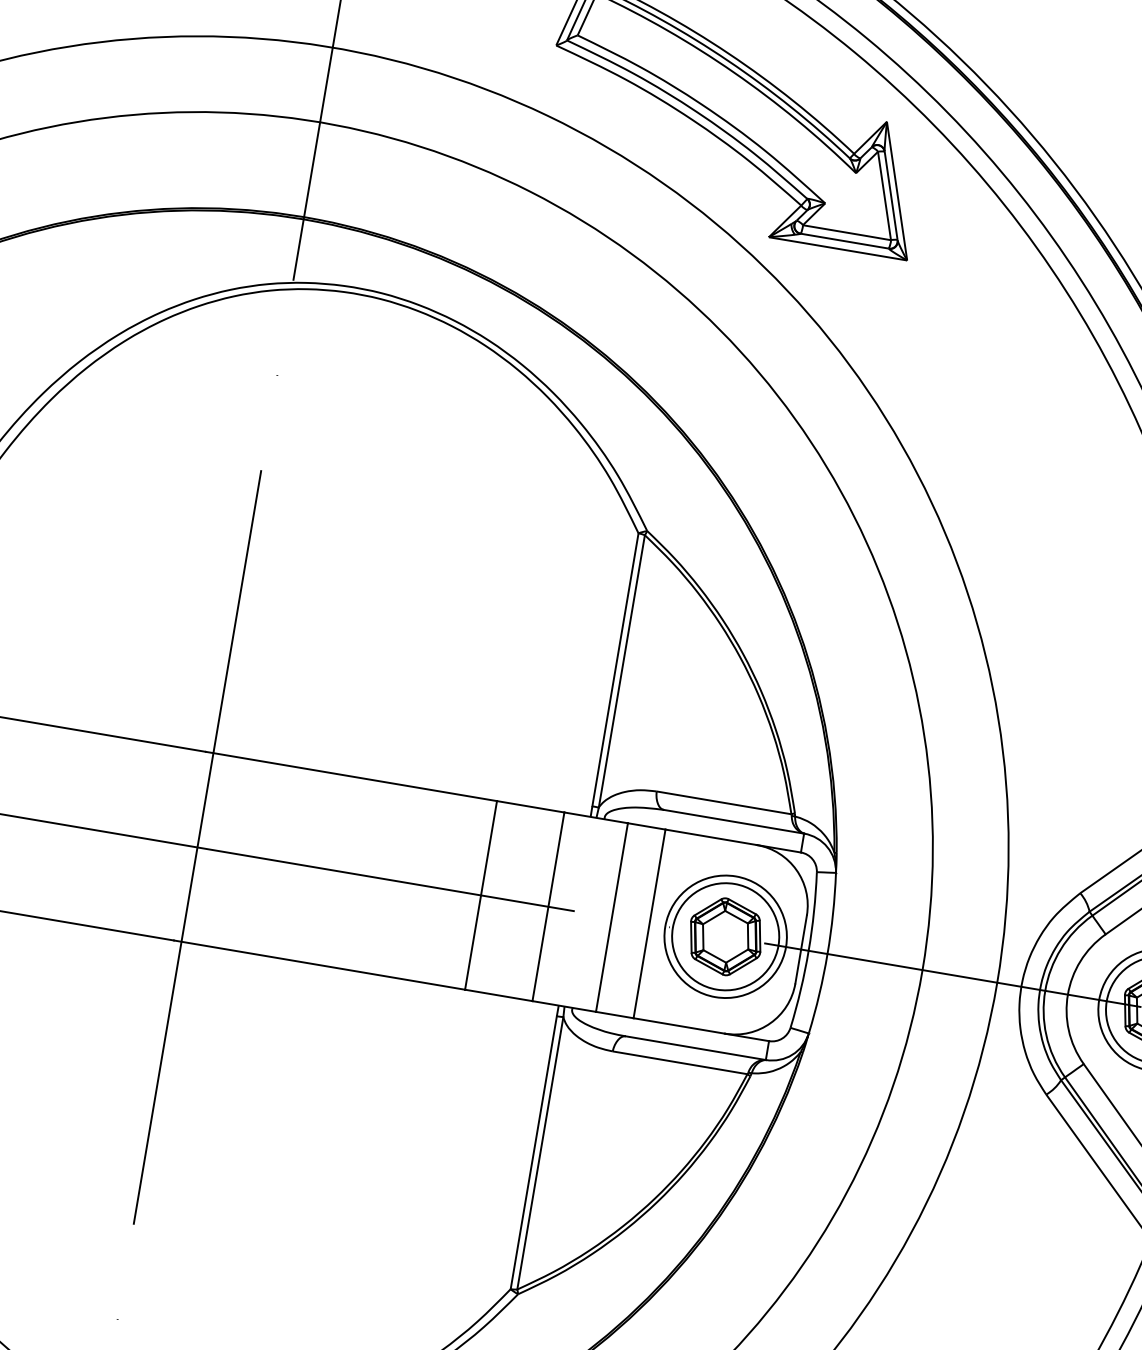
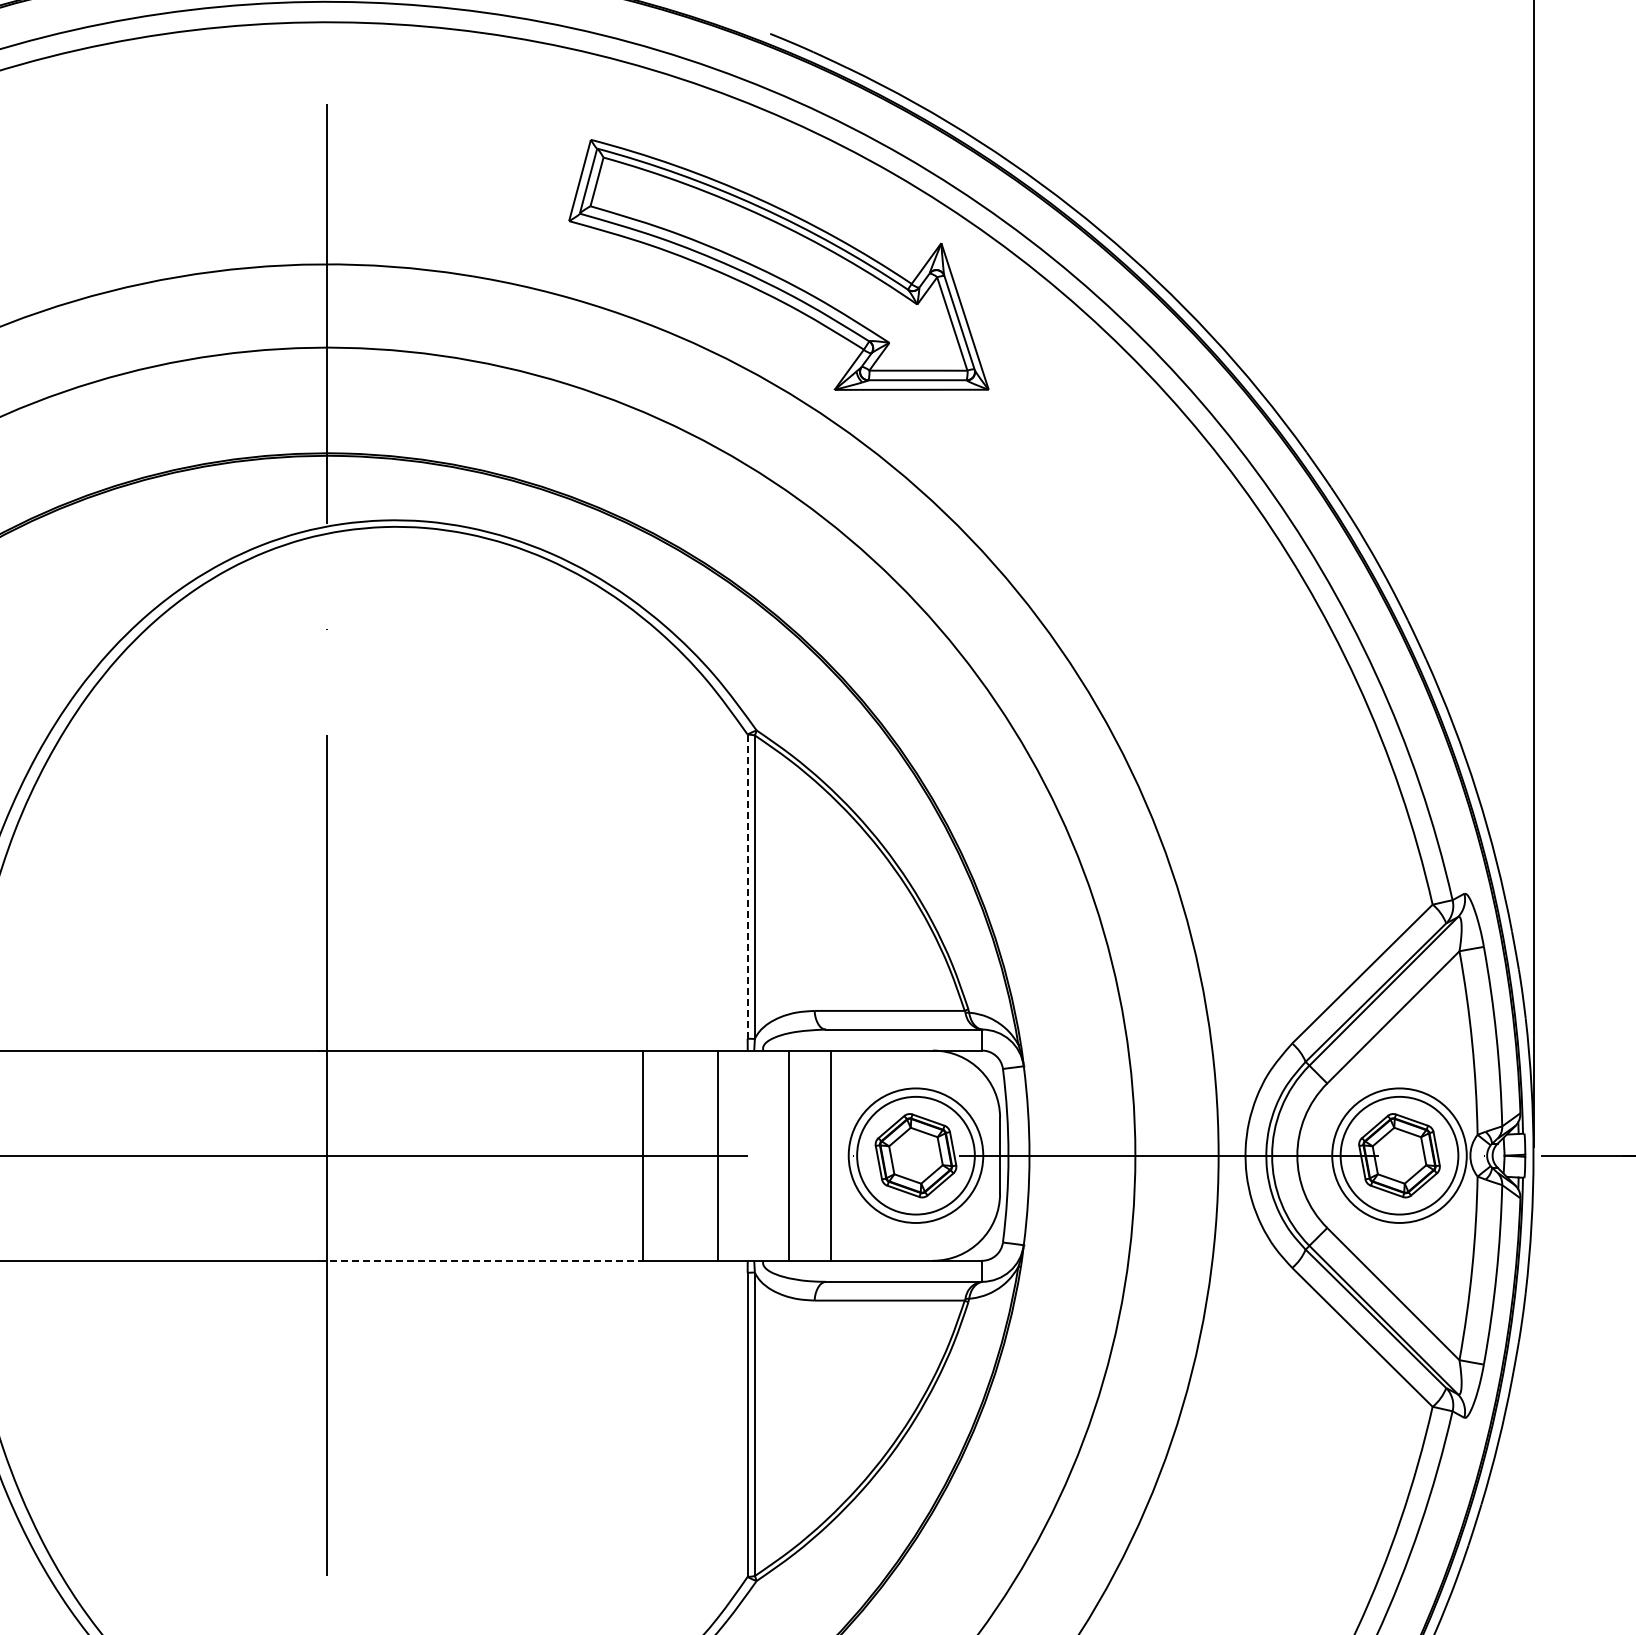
line: (615, 669) -> (747, 886), solid -> dashed
line: (319, 964) -> (481, 1260), solid -> dashed

